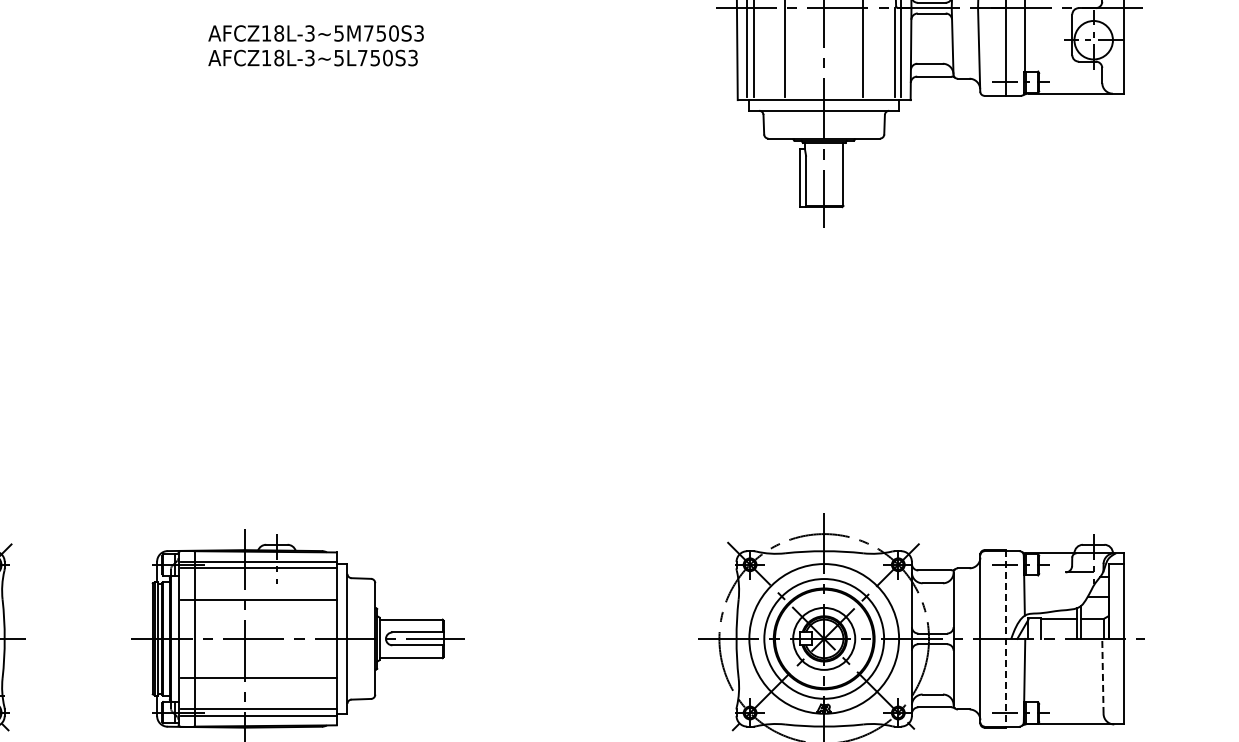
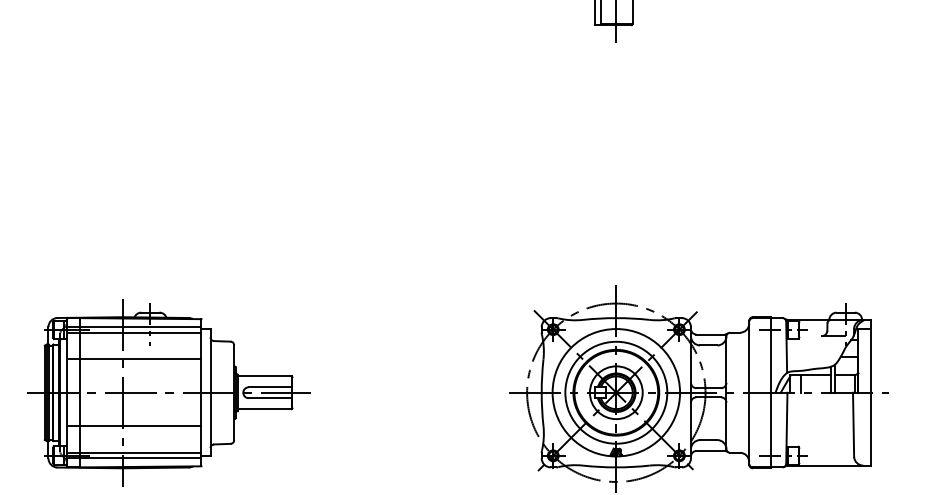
line: (1006, 638) -> (771, 392), dashed -> solid
line: (1102, 676) -> (853, 424), dashed -> solid

